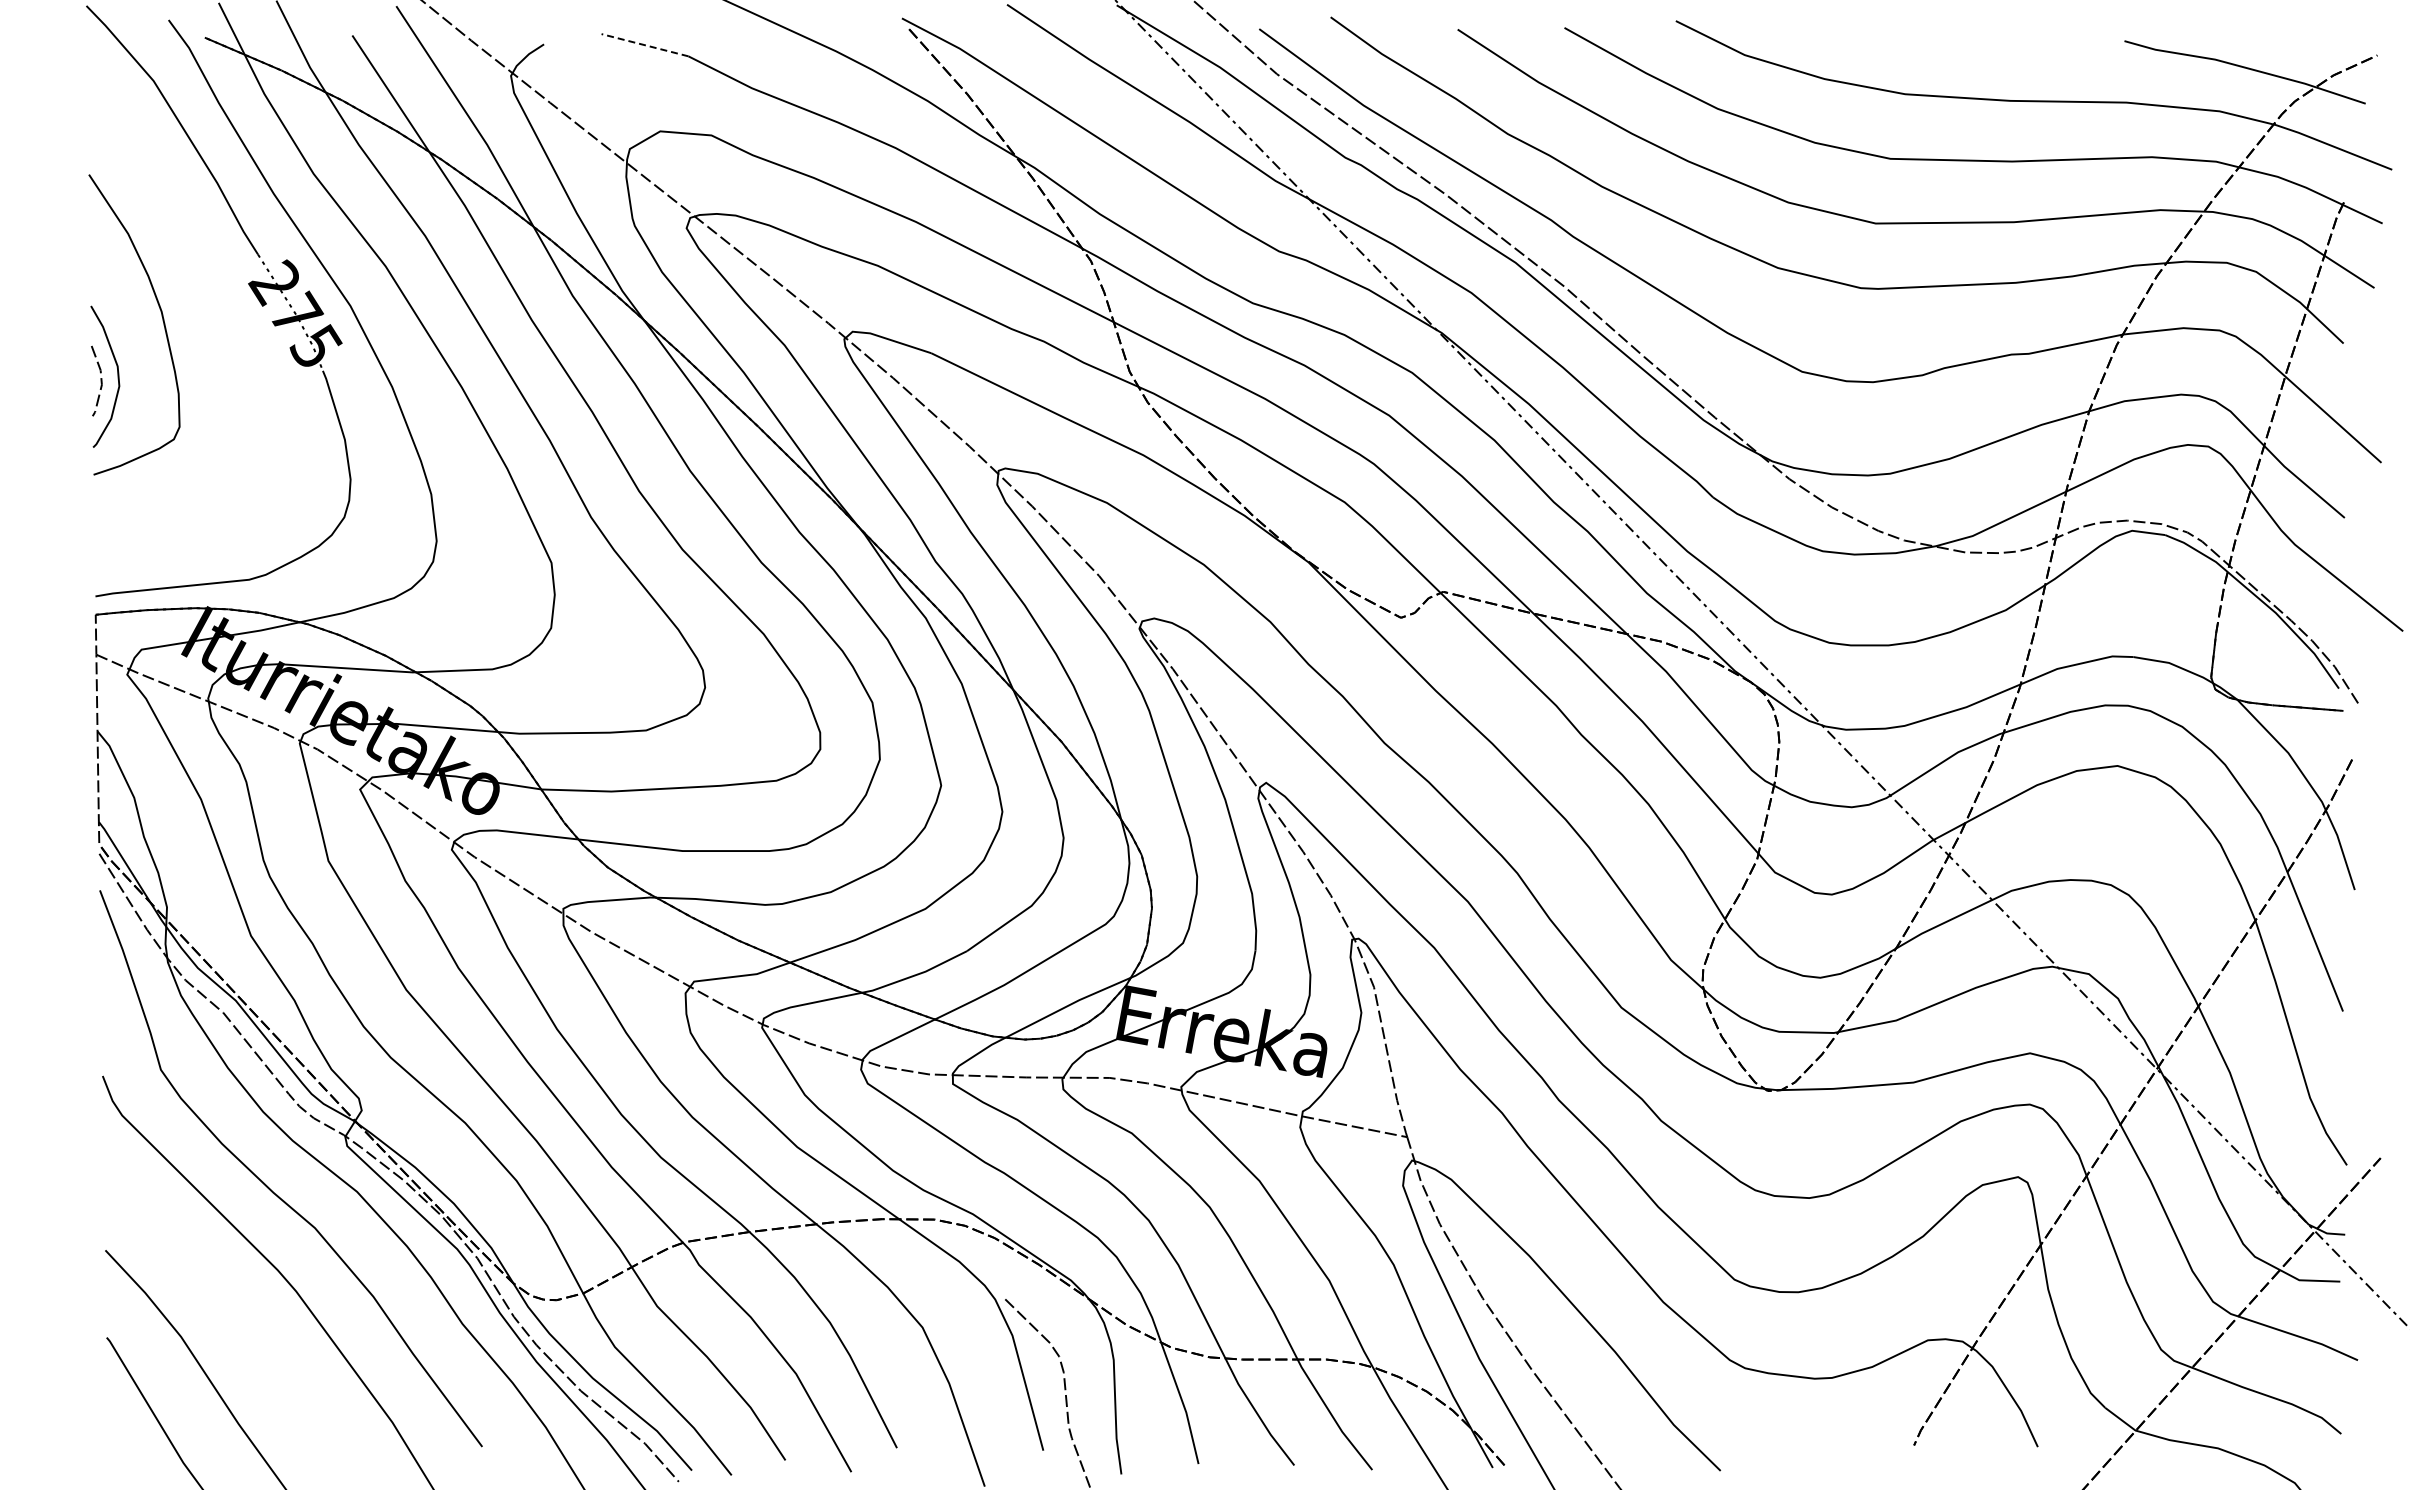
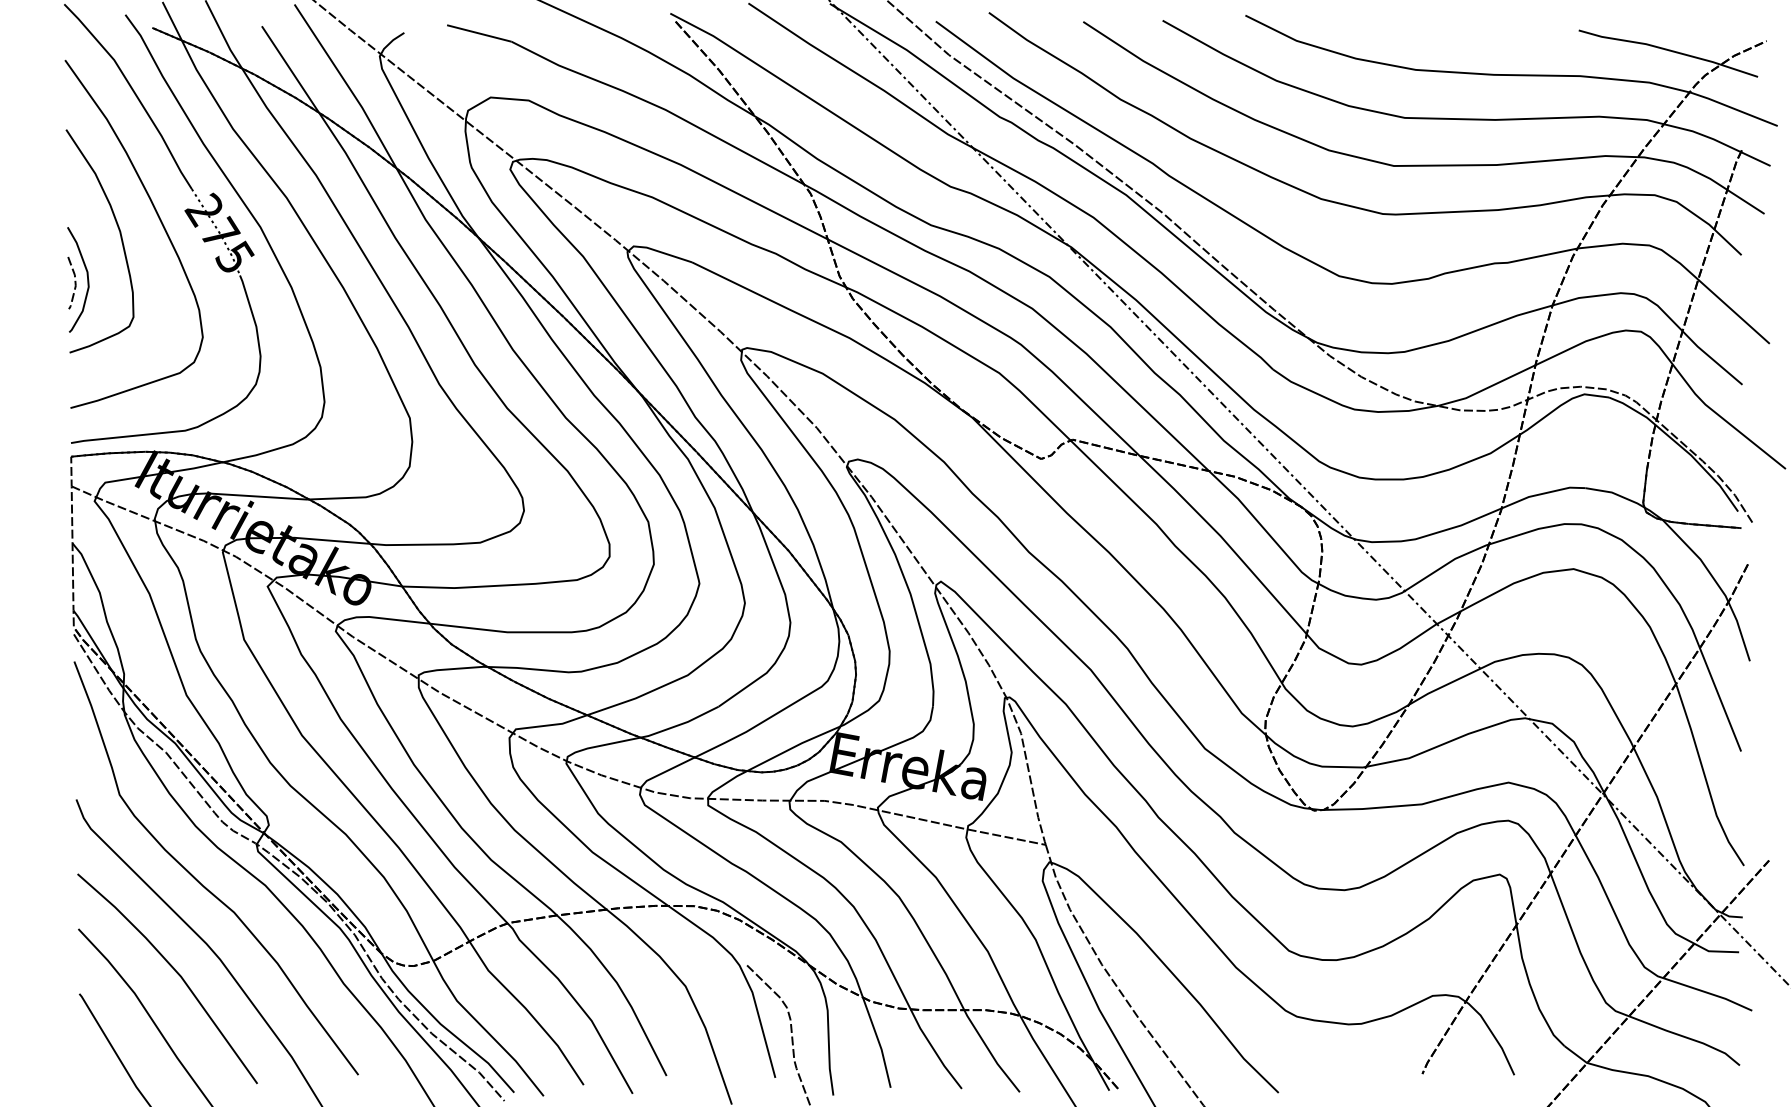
line: (645, 45) -> (479, 33), dashed -> solid
curve: (216, 300) -> (160, 223), added
line: (235, 1307) -> (175, 971), added

